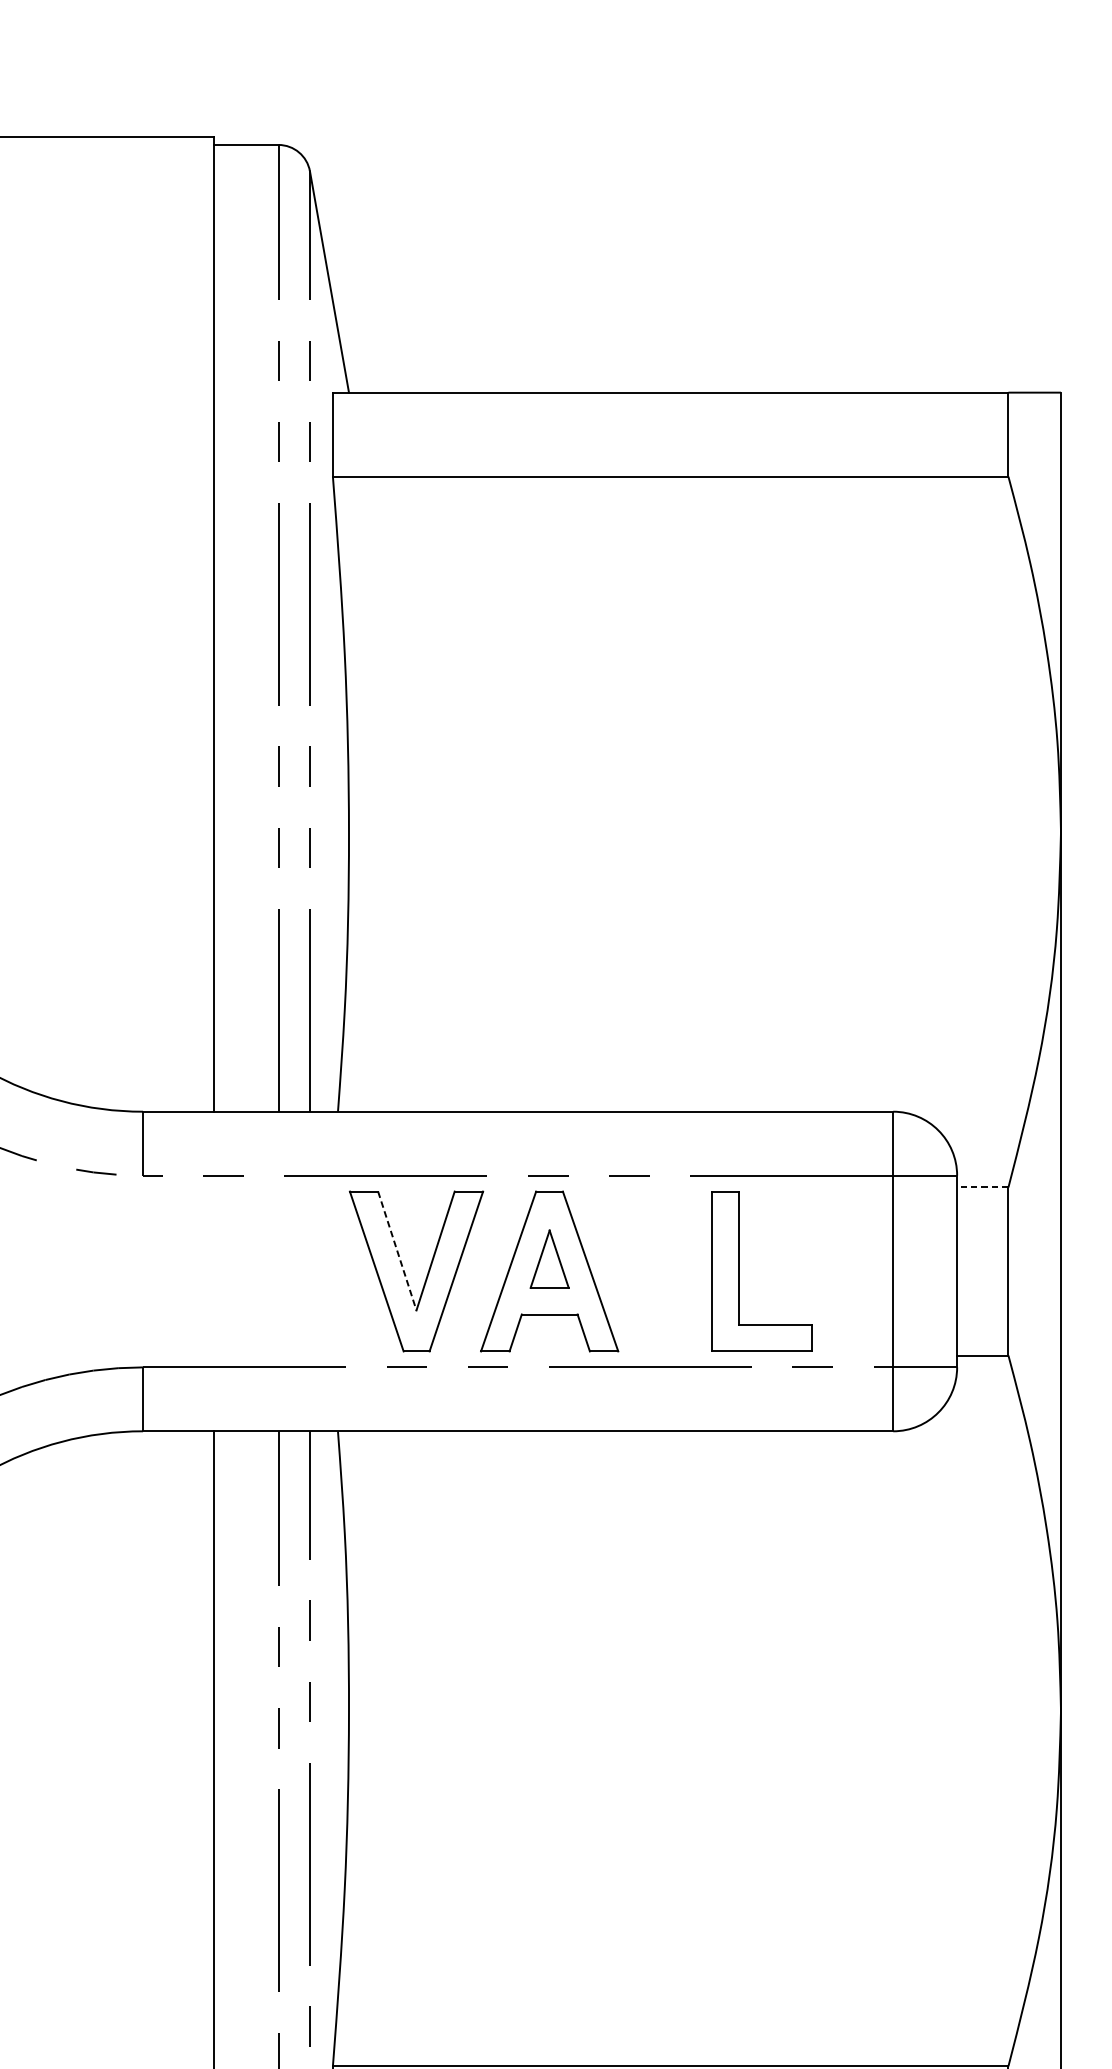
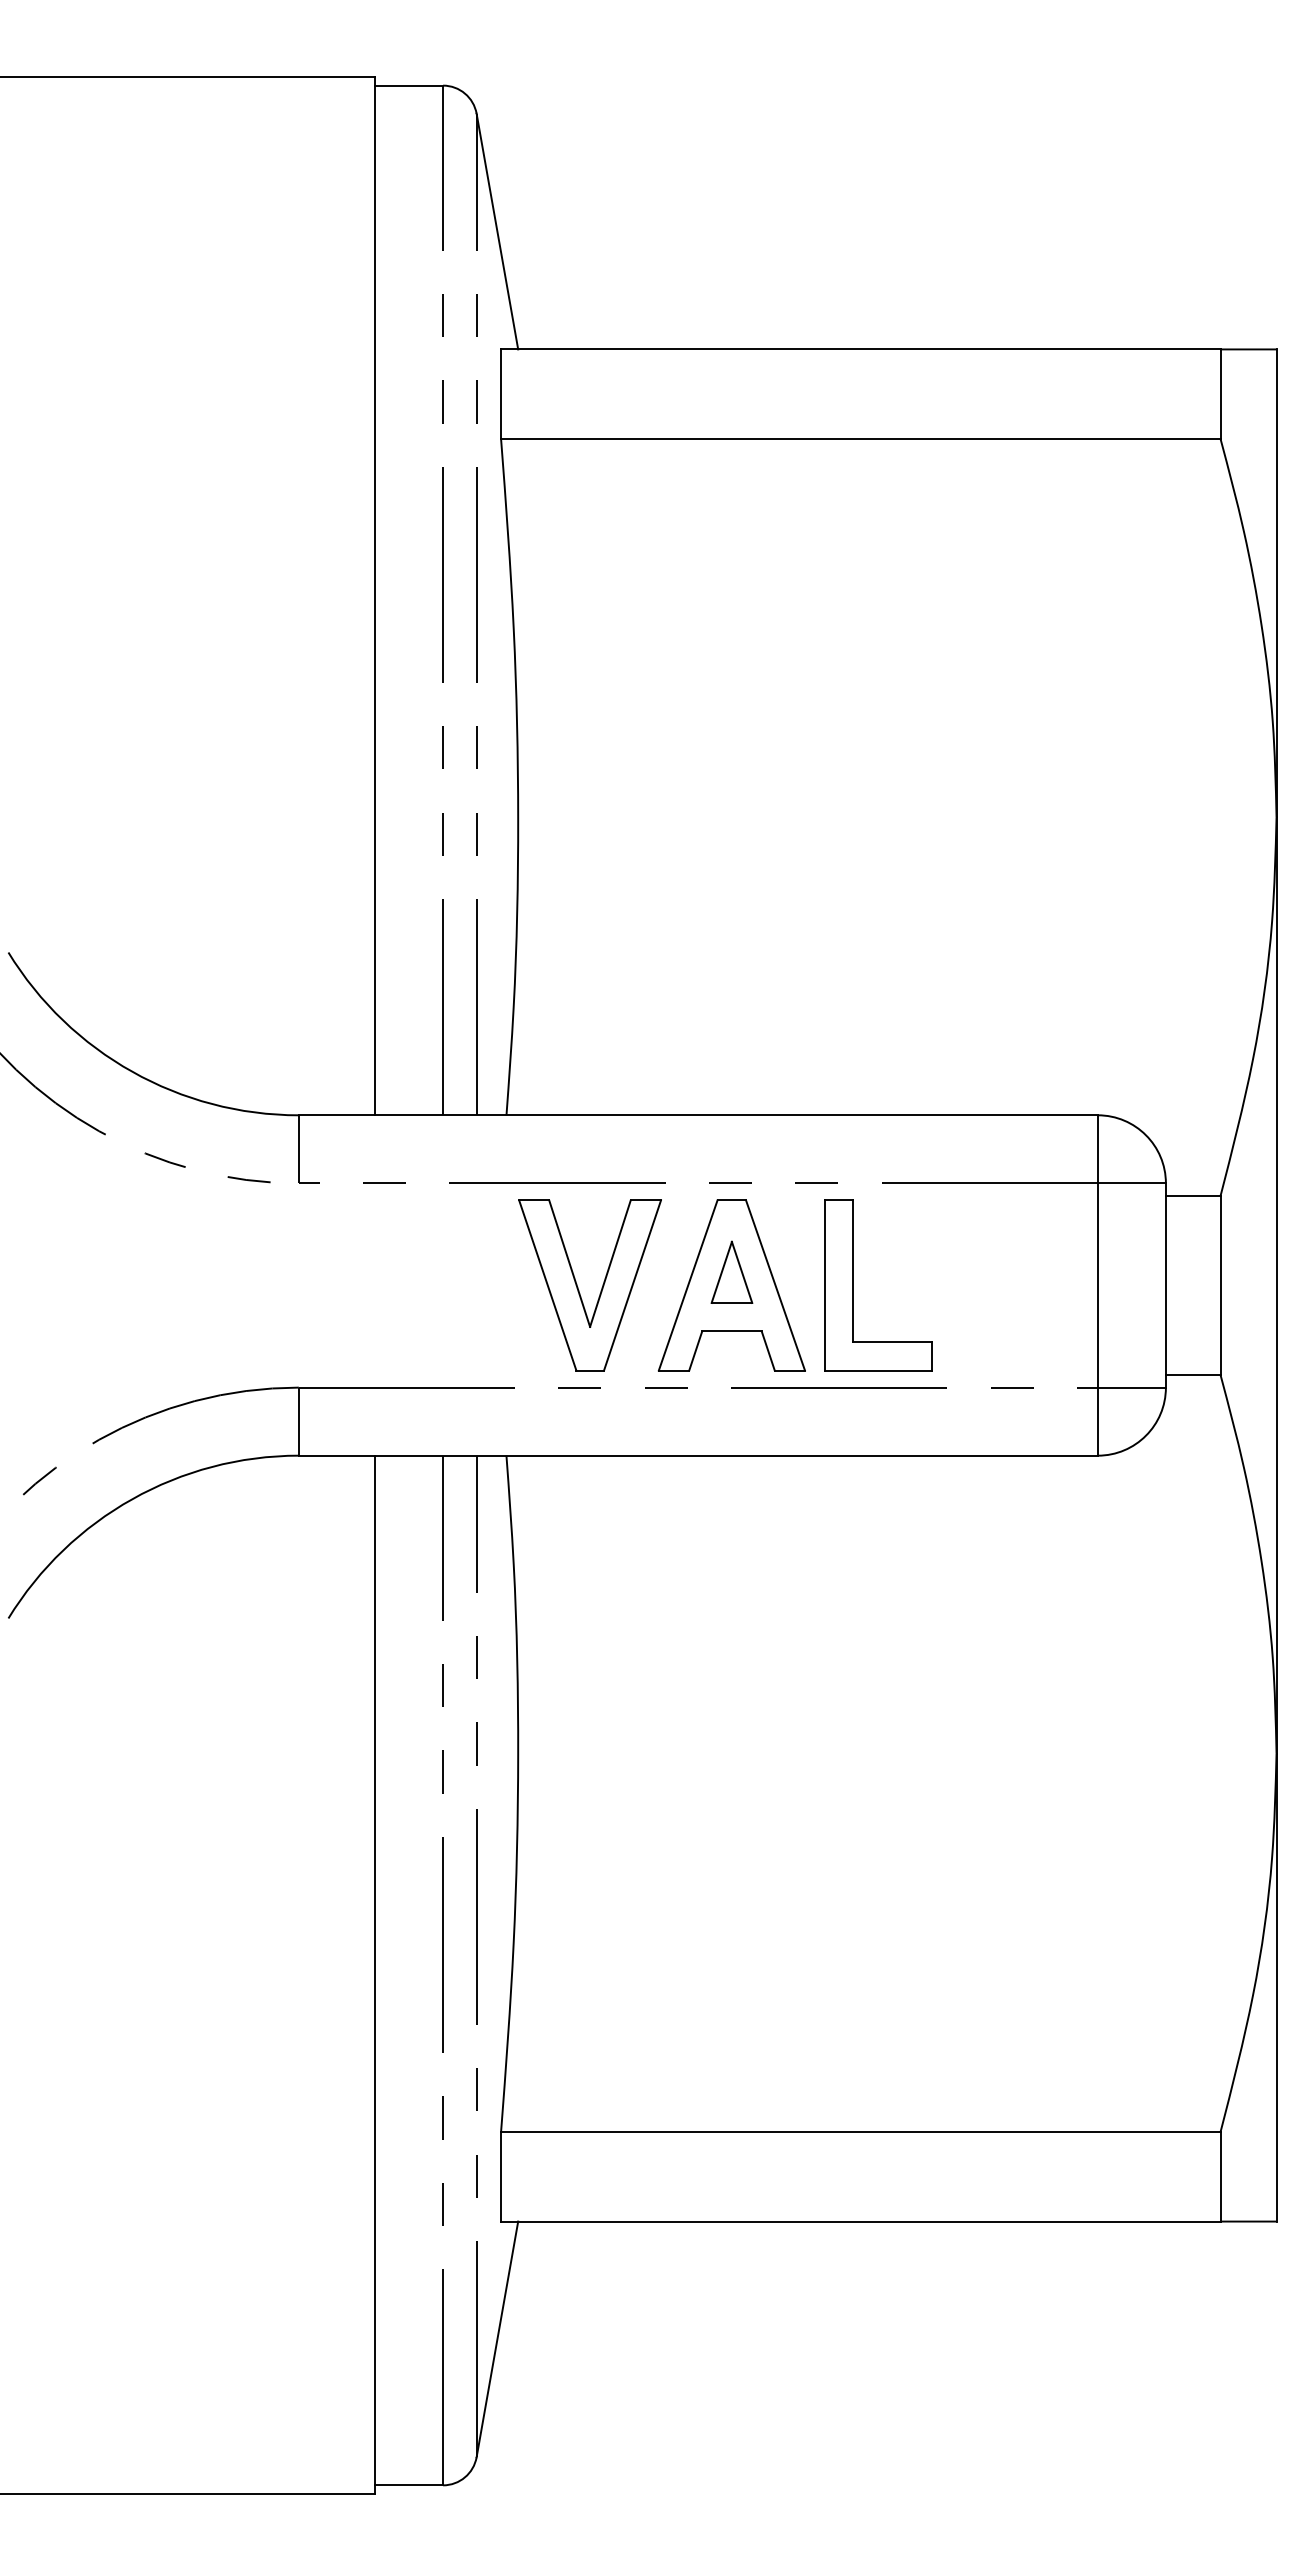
line: (982, 1187) -> (1192, 1195), dashed -> solid
line: (397, 1251) -> (569, 1264), dashed -> solid
part: (738, 1271) -> (853, 1285), moved

